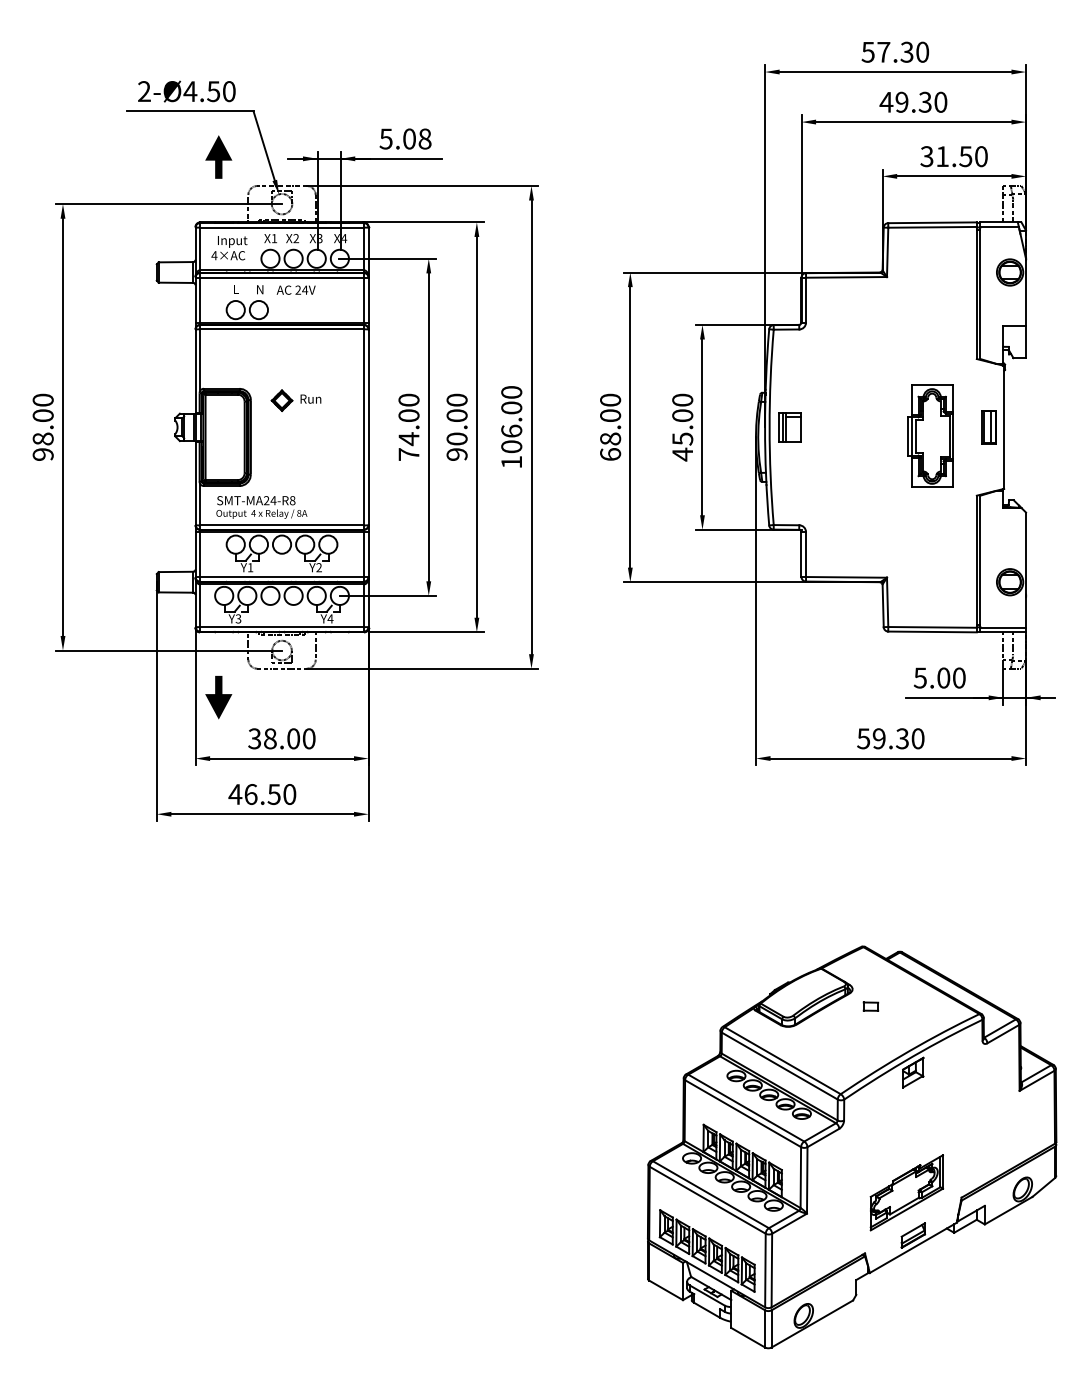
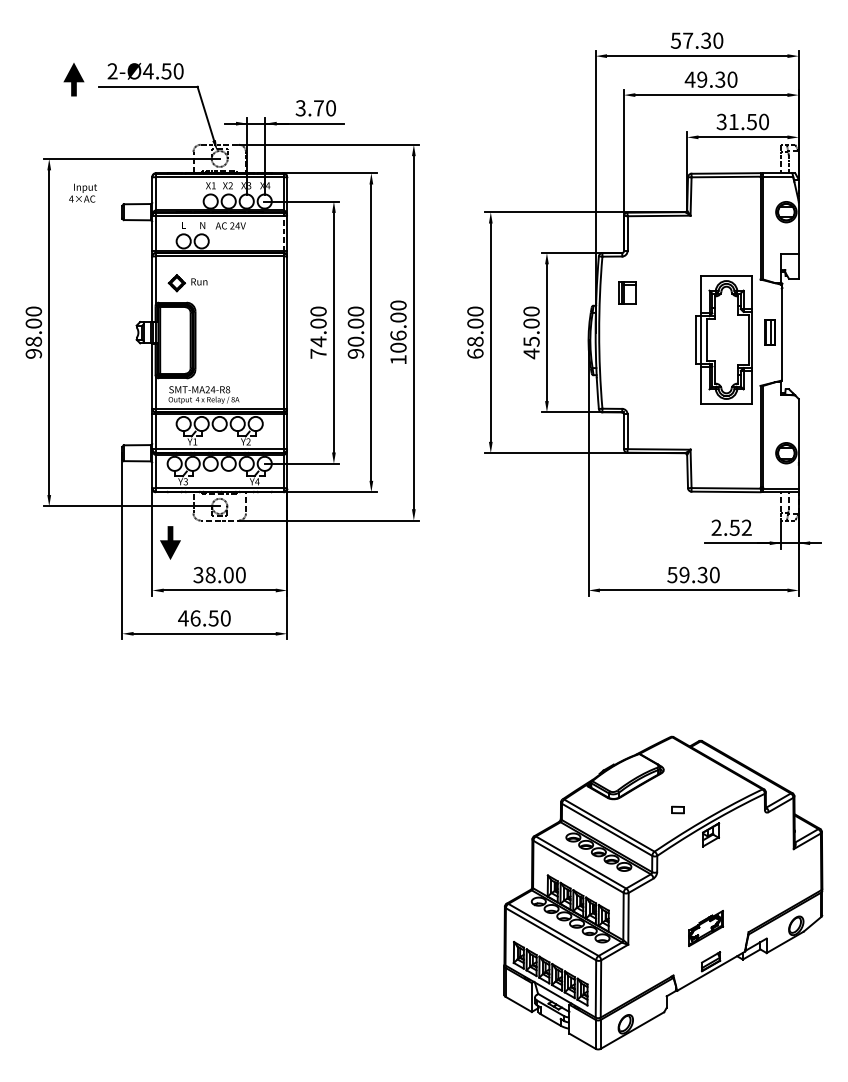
text: (405, 138) -> (315, 107), 5.08 -> 3.70
part: (218, 156) -> (73, 79), moved
text: (229, 248) -> (83, 193), moved
line: (364, 299) -> (283, 233), solid -> dashed
part: (295, 400) -> (187, 282), moved
part: (789, 427) -> (627, 293), moved
part: (930, 435) -> (724, 339), size x1.6
text: (939, 677) -> (731, 527), 5.00 -> 2.52
part: (870, 1006) -> (677, 809), moved
part: (906, 1192) -> (705, 928), size x0.6

